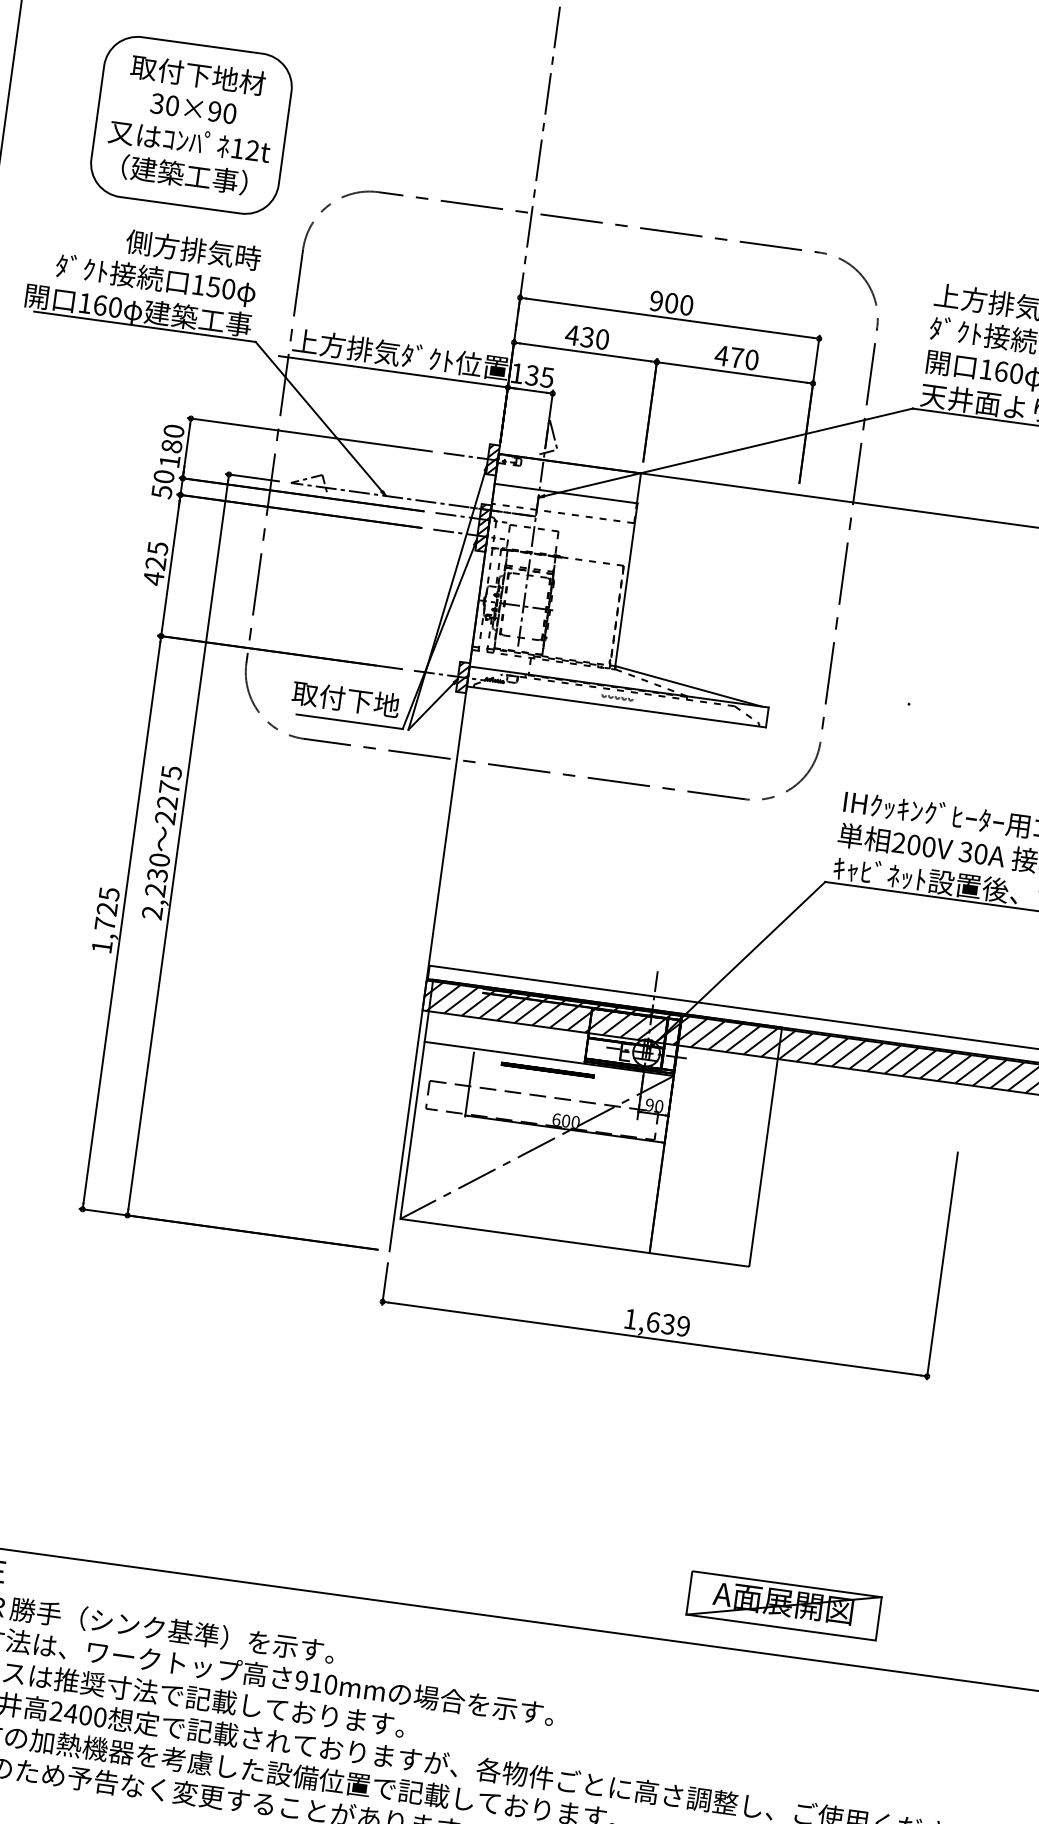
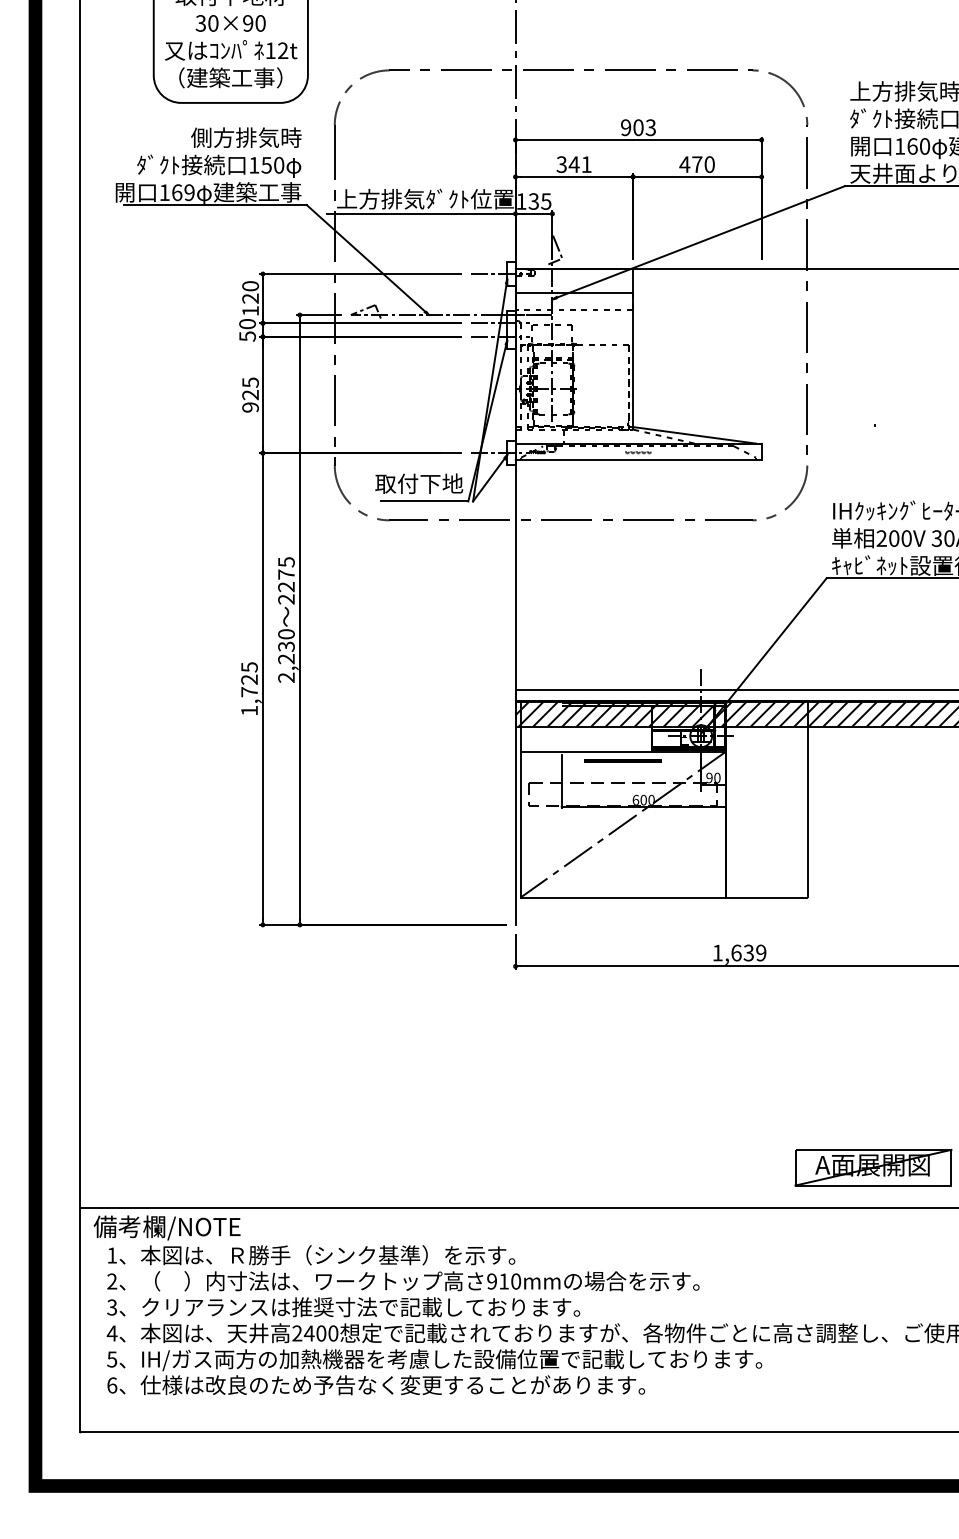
text: (686, 304) -> (650, 127), 900 -> 903
text: (115, 307) -> (189, 192), 160 -> 169
text: (586, 337) -> (573, 164), 430 -> 341
text: (171, 446) -> (250, 298), 180 -> 120
hatch: (493, 459) -> (511, 273), removed
hatch: (483, 527) -> (511, 329), removed
text: (153, 578) -> (250, 407), 425 -> 925
hatch: (463, 676) -> (511, 452), removed

